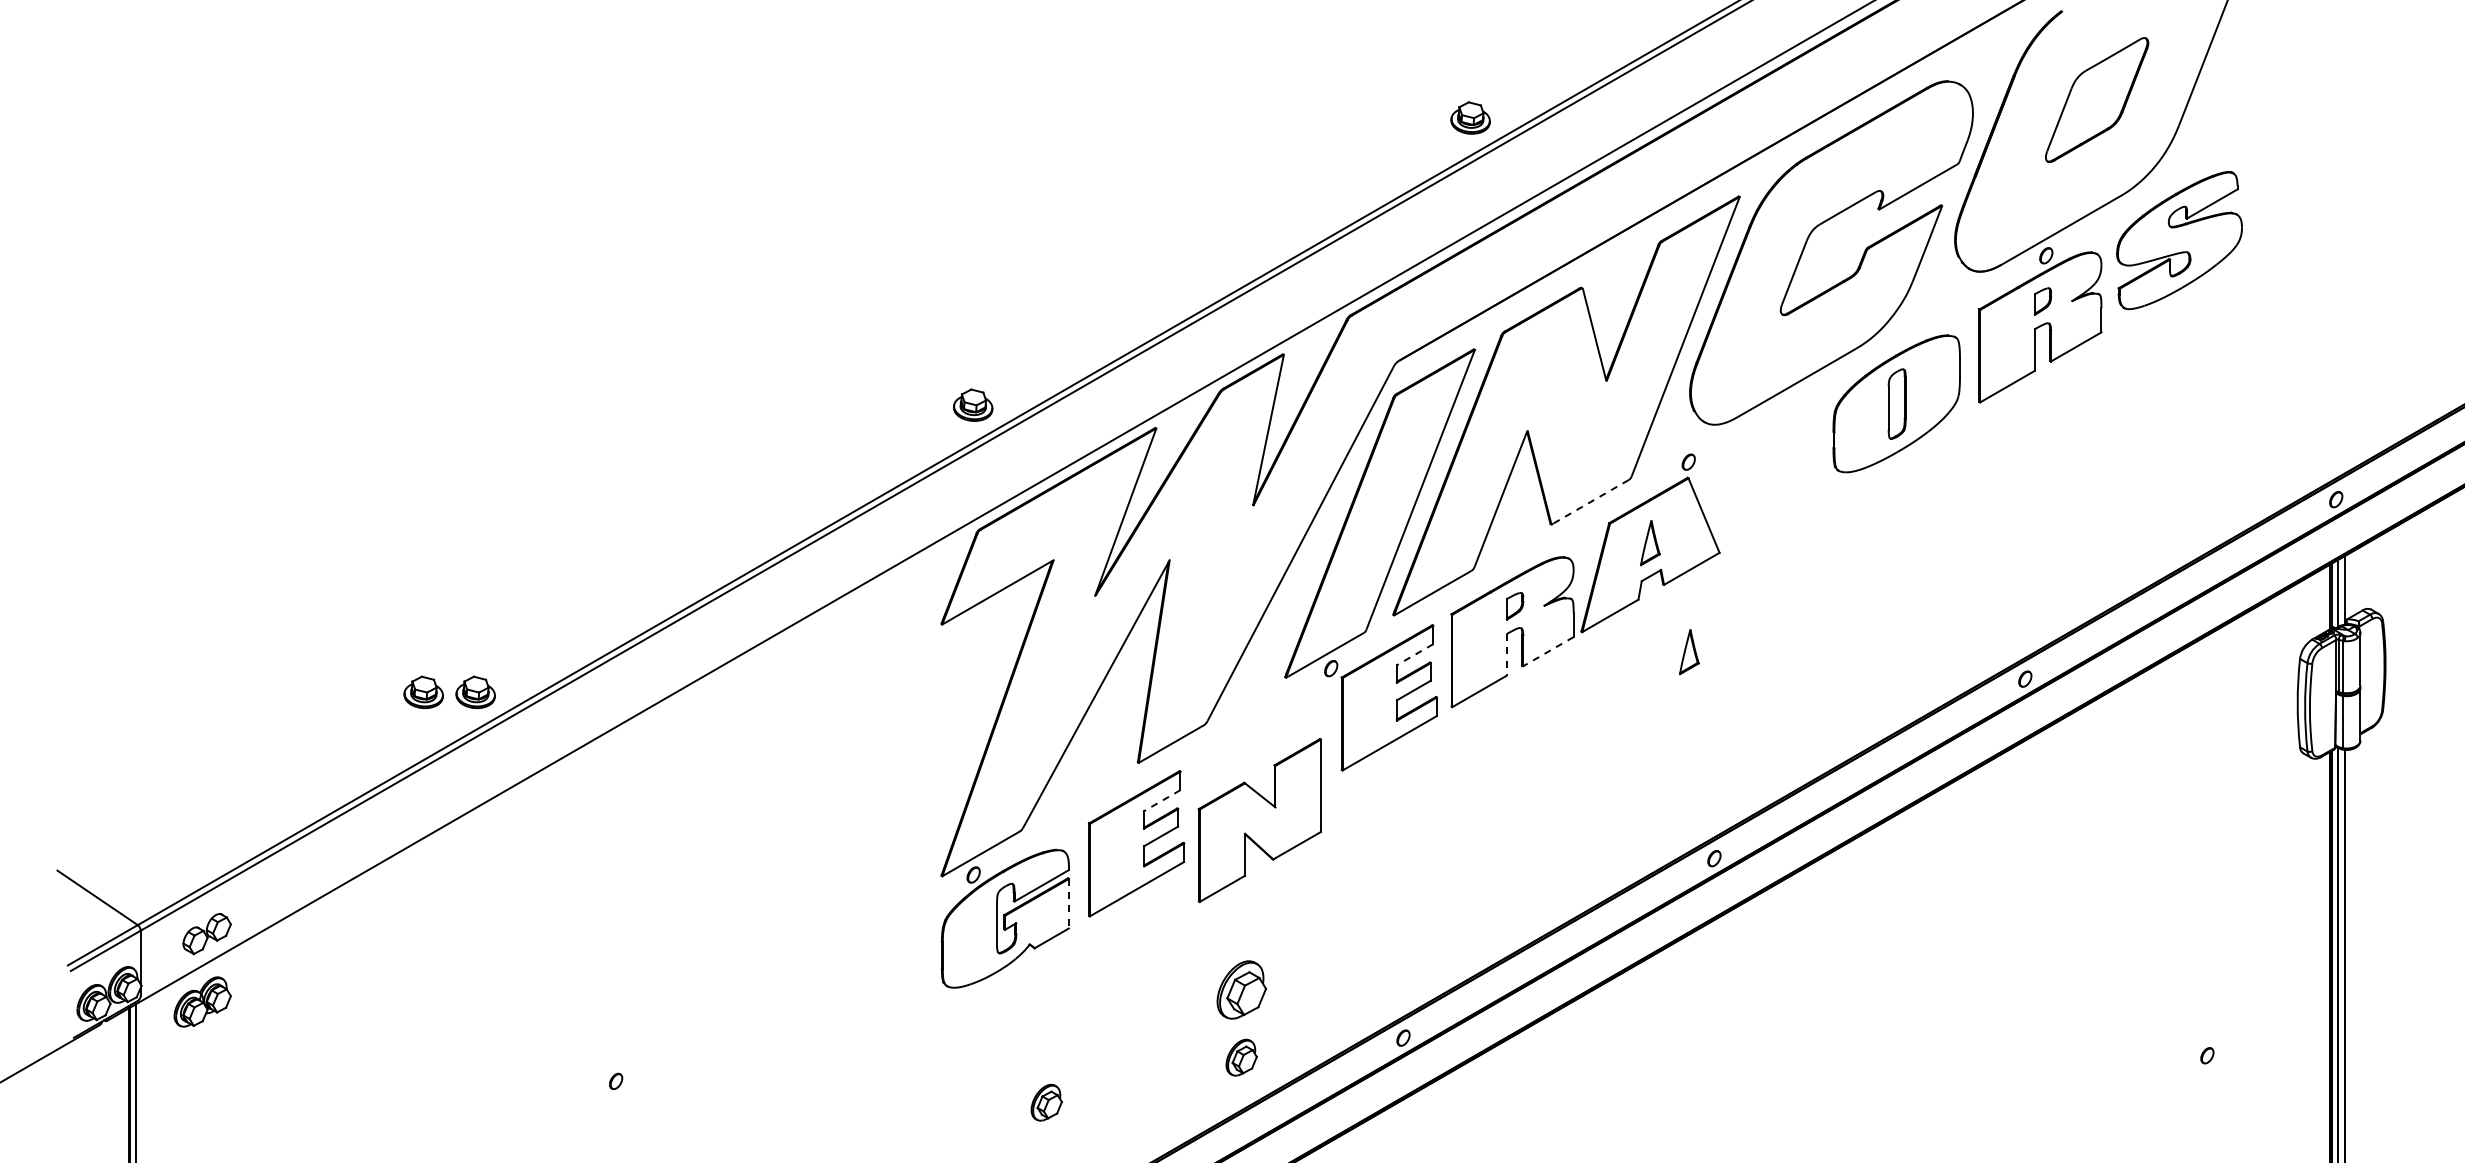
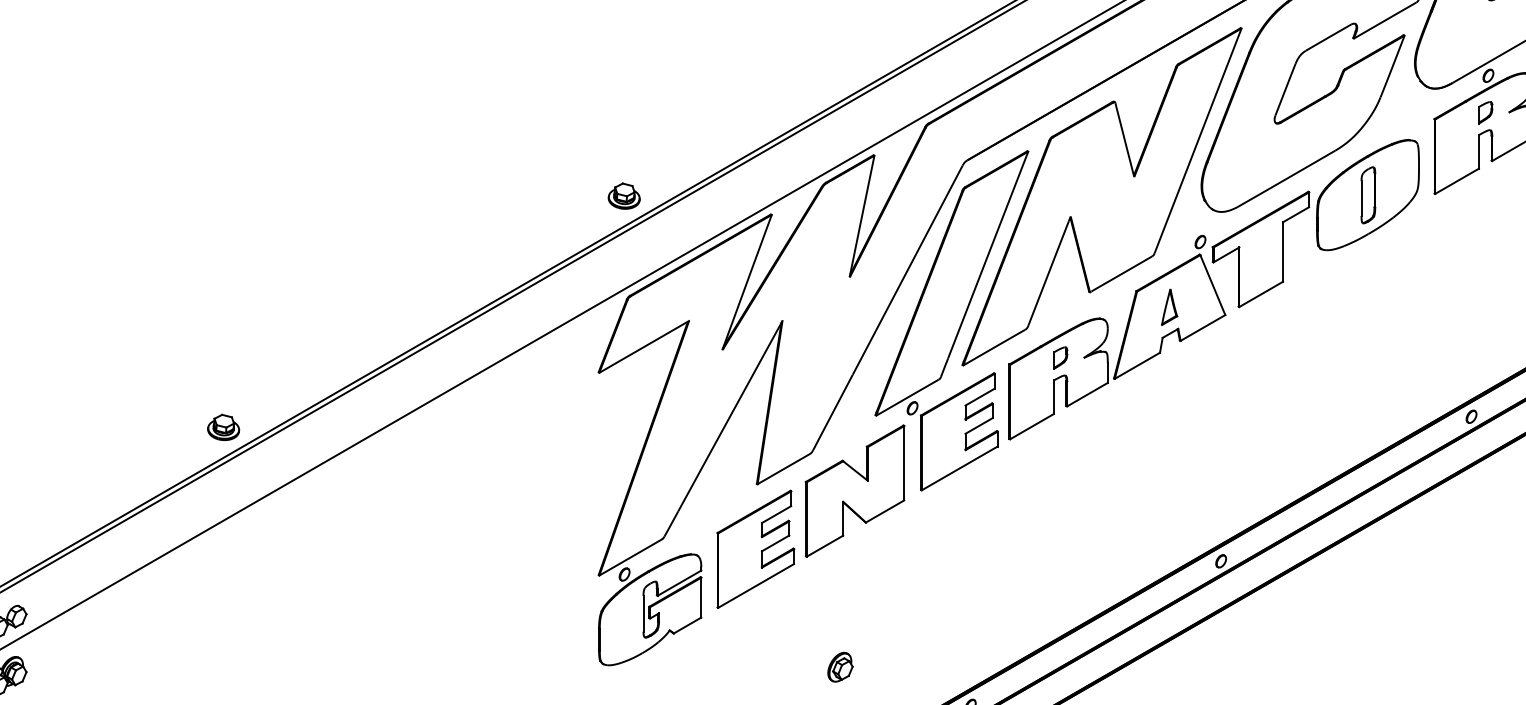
part: (1763, 470) -> (1260, 248), added
line: (1589, 502) -> (1120, 274), dashed -> solid
line: (1548, 651) -> (1087, 394), dashed -> solid
part: (1689, 652) -> (1201, 395), removed
line: (1415, 654) -> (980, 396), dashed -> solid
line: (1506, 654) -> (1053, 396), dashed -> solid
part: (423, 691) -> (181, 426), removed
line: (1162, 800) -> (776, 514), dashed -> solid
part: (1259, 820) -> (854, 491), moved
line: (1068, 903) -> (701, 597), dashed -> solid
part: (1241, 990) -> (840, 667), size x0.62

